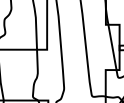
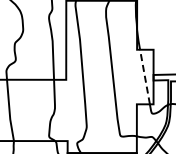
line: (112, 47) -> (145, 77), solid -> dashed

